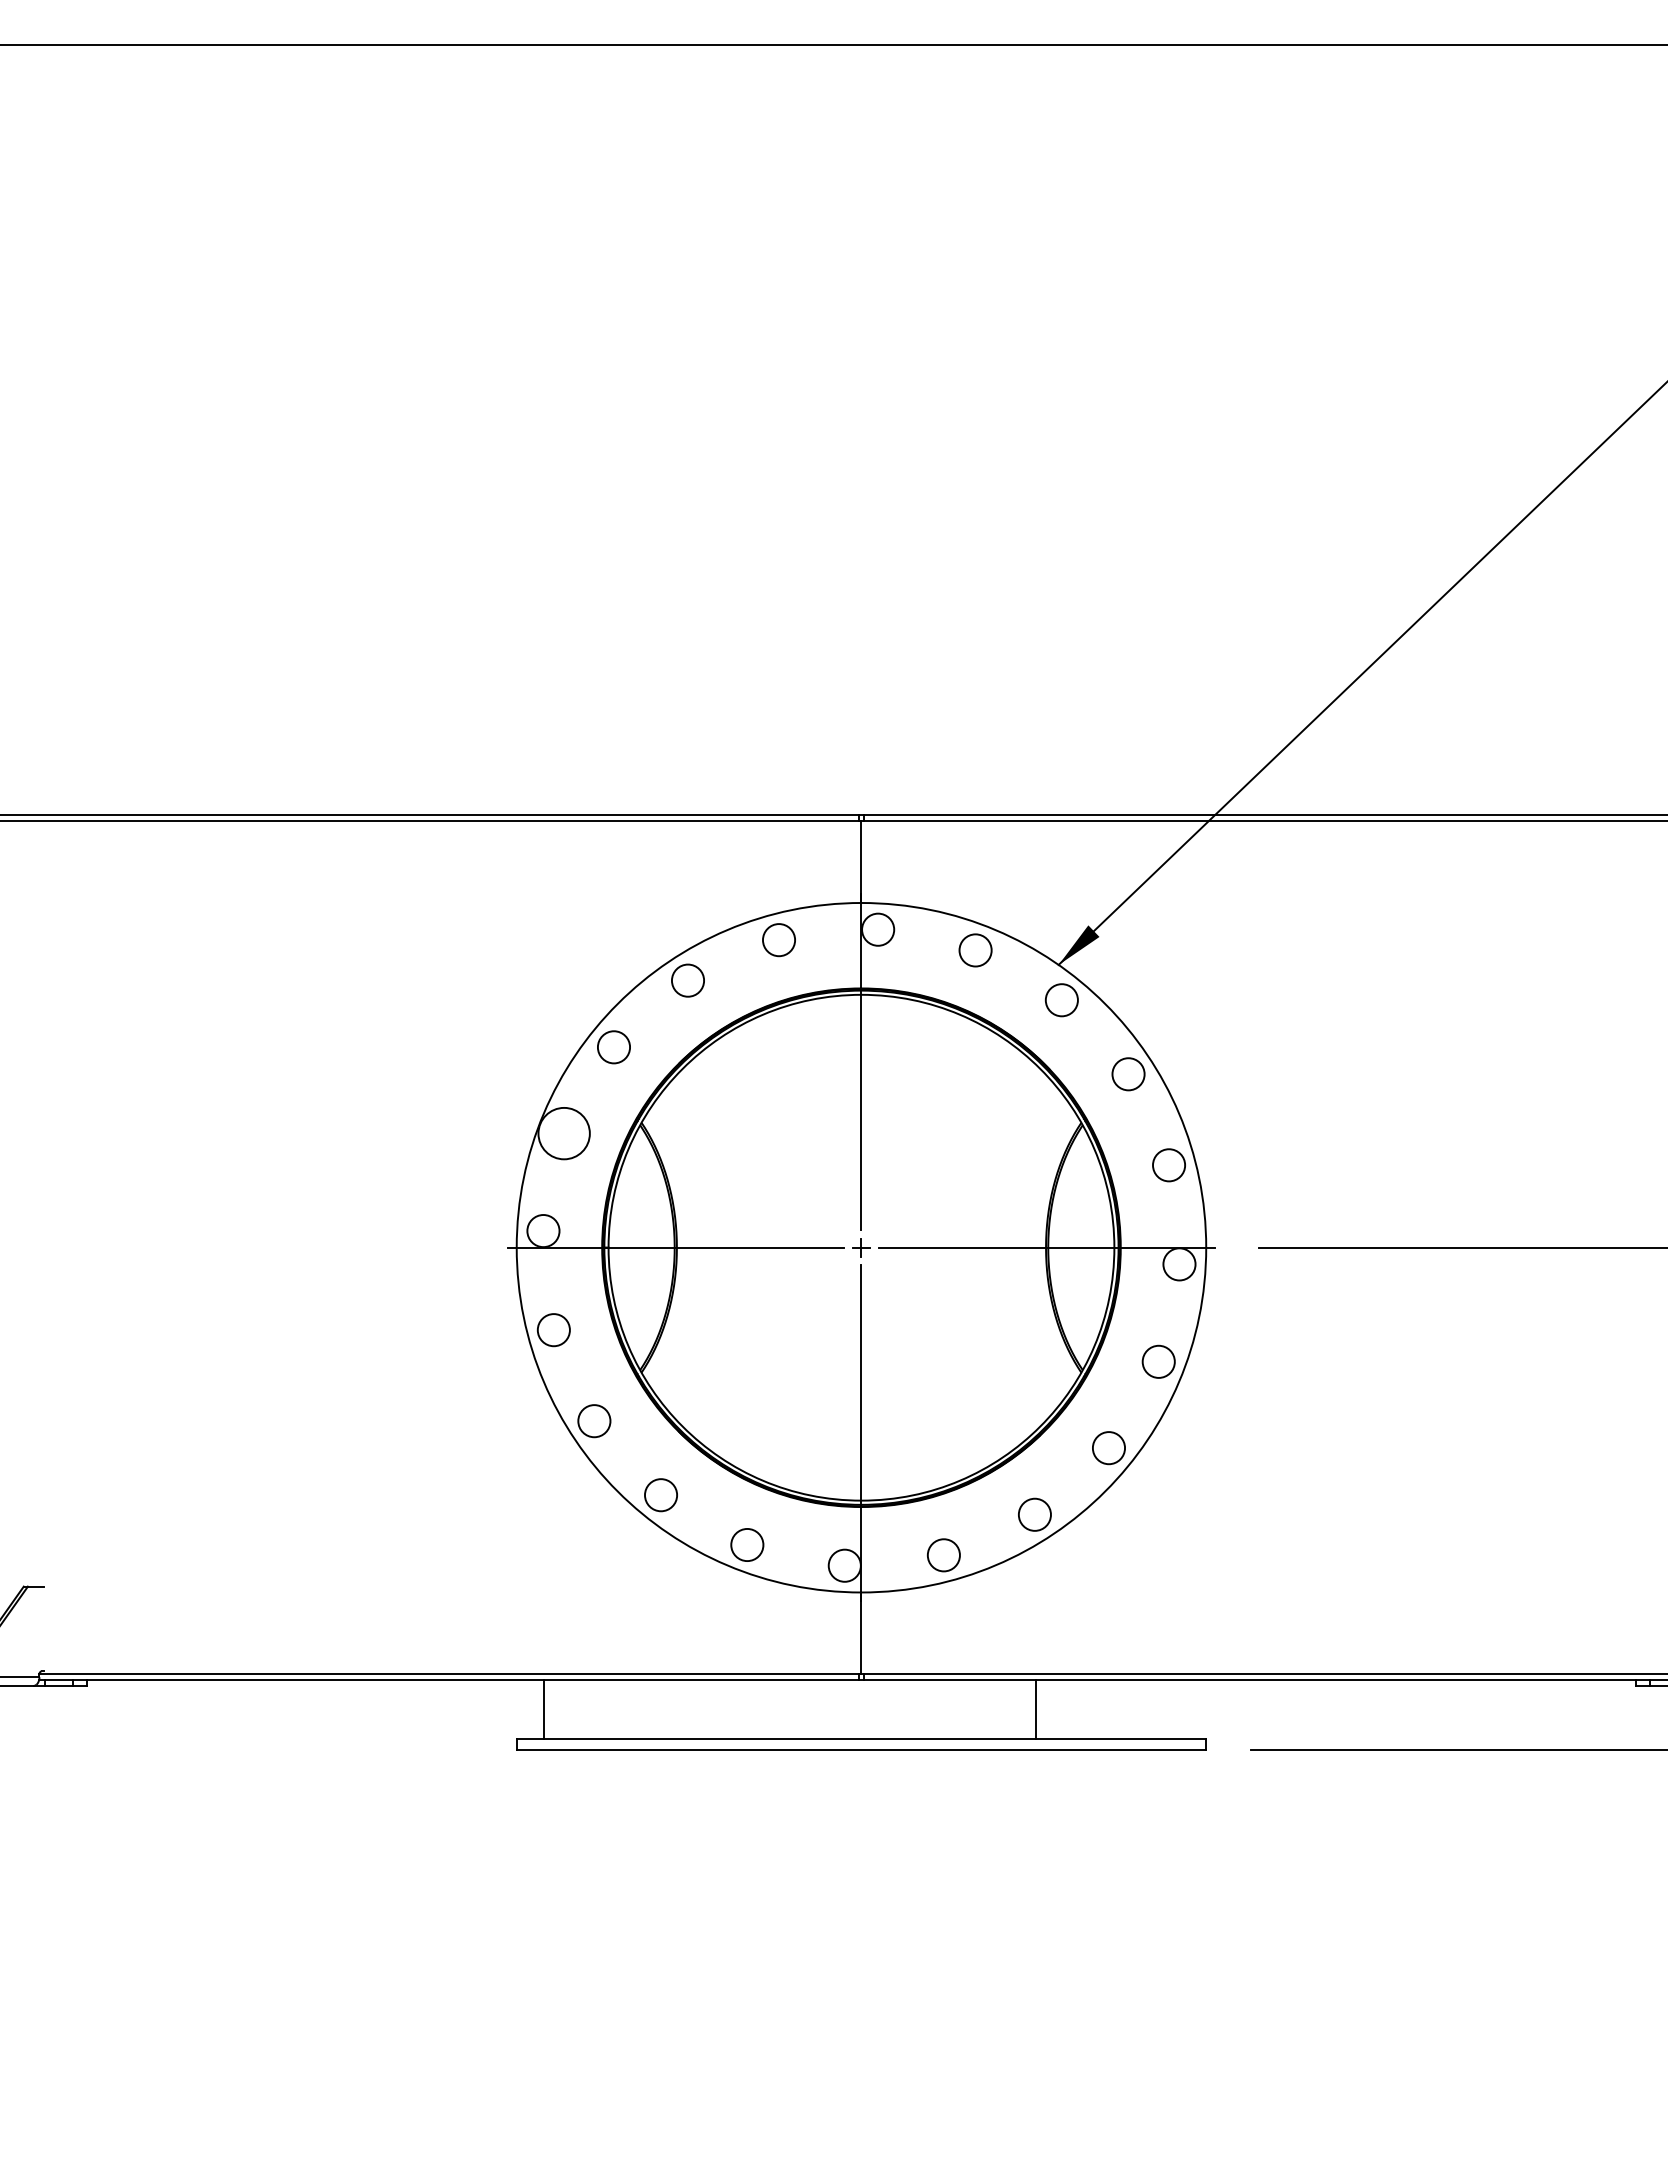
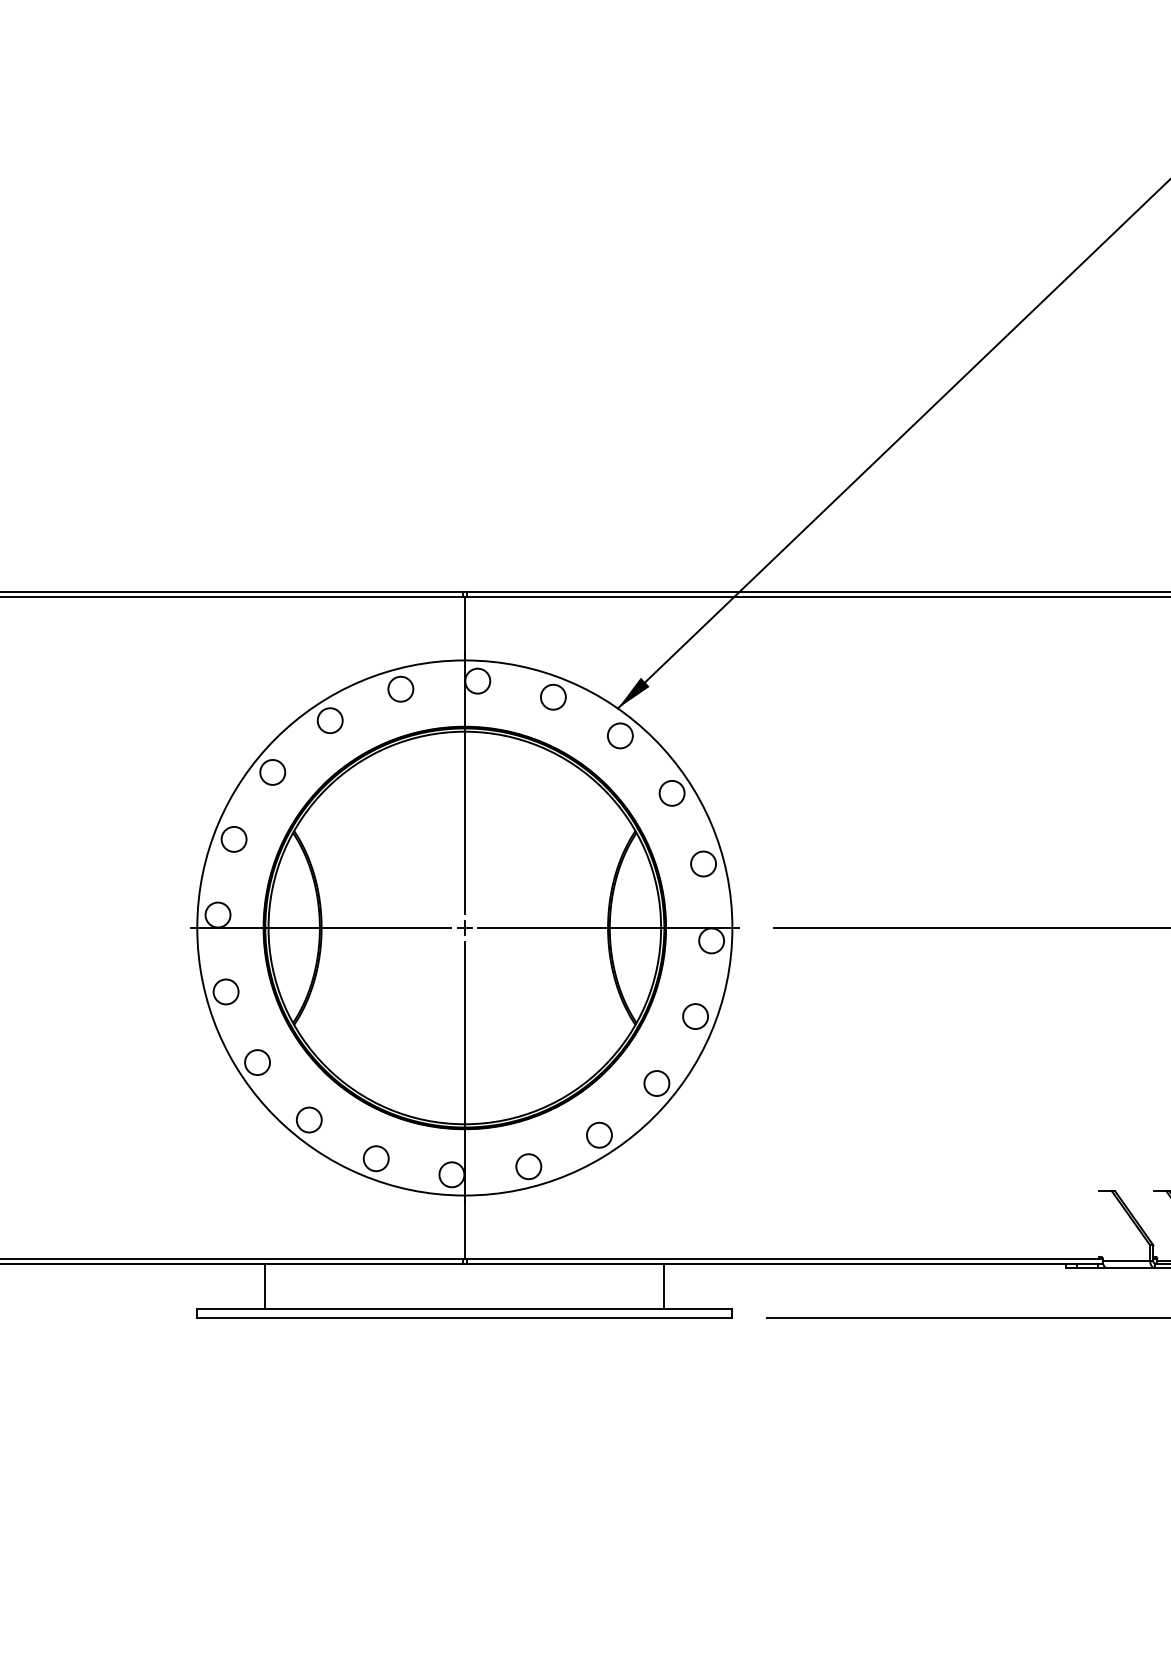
circle: (564, 1133) -> (234, 839), size x0.62
line: (544, 1709) -> (265, 1286), moved
line: (1035, 1709) -> (664, 1286), moved

